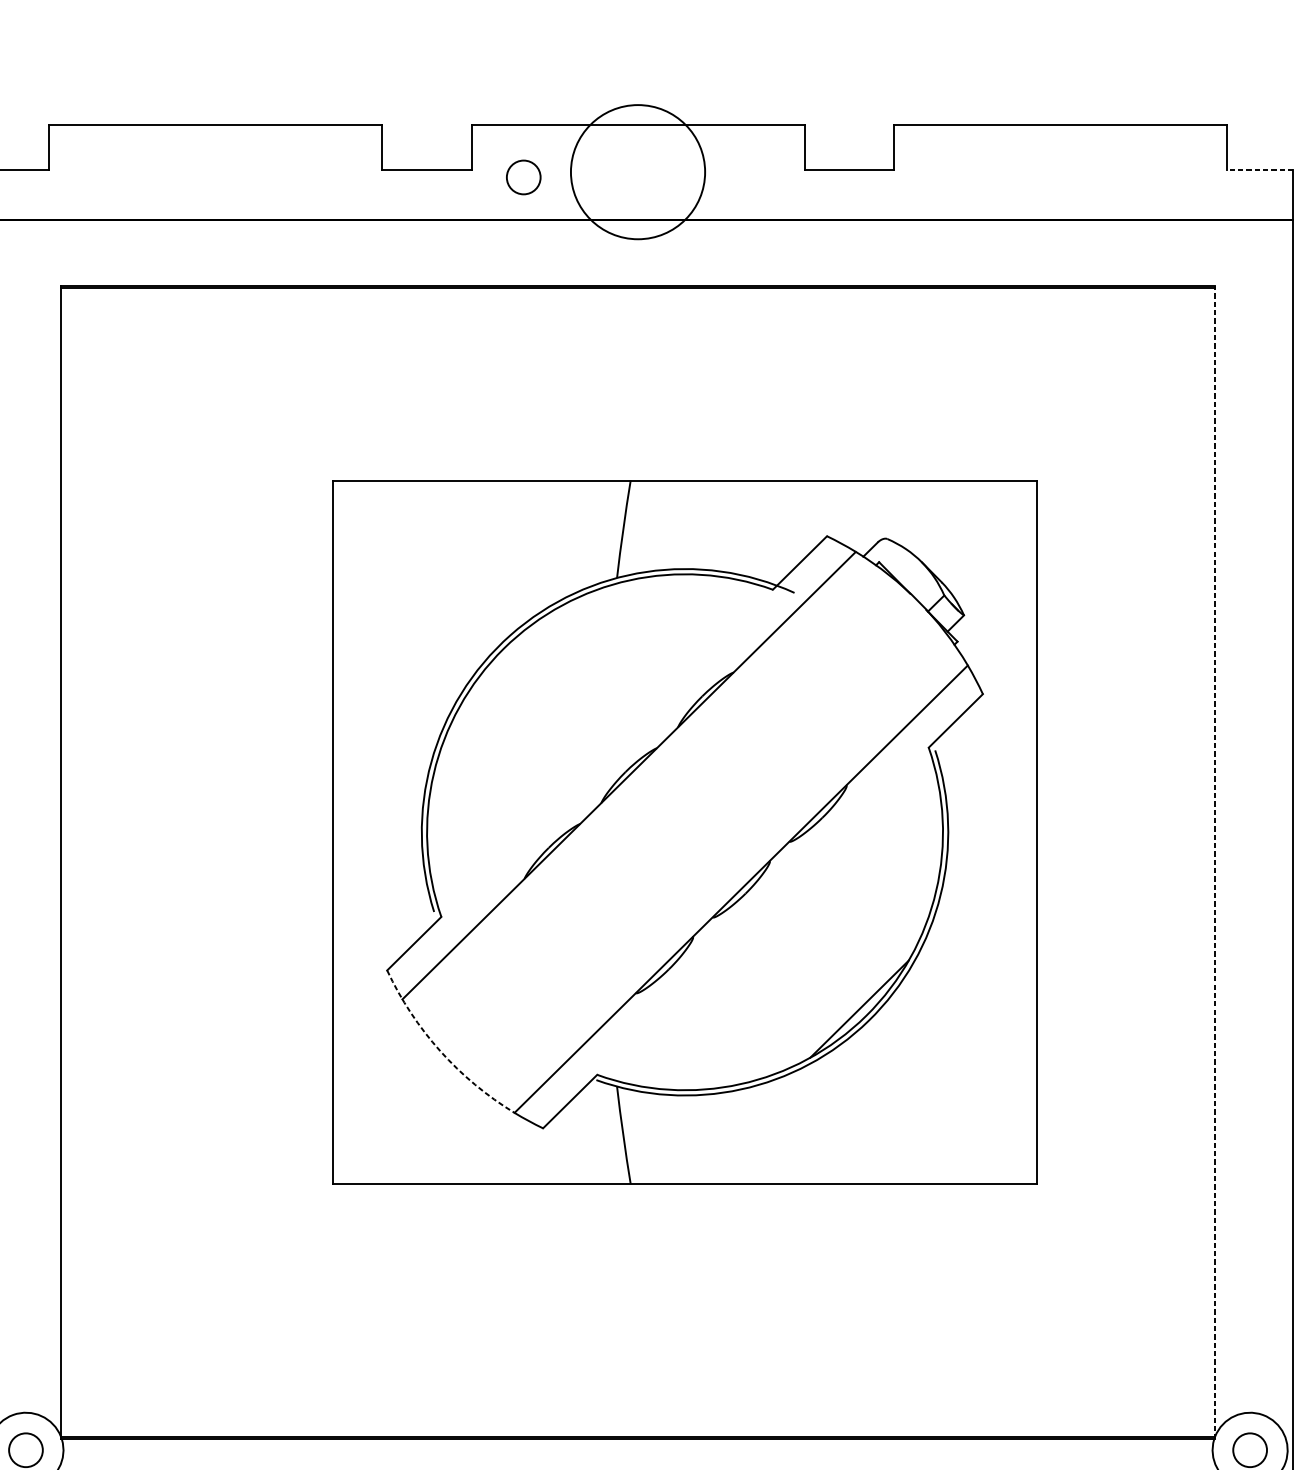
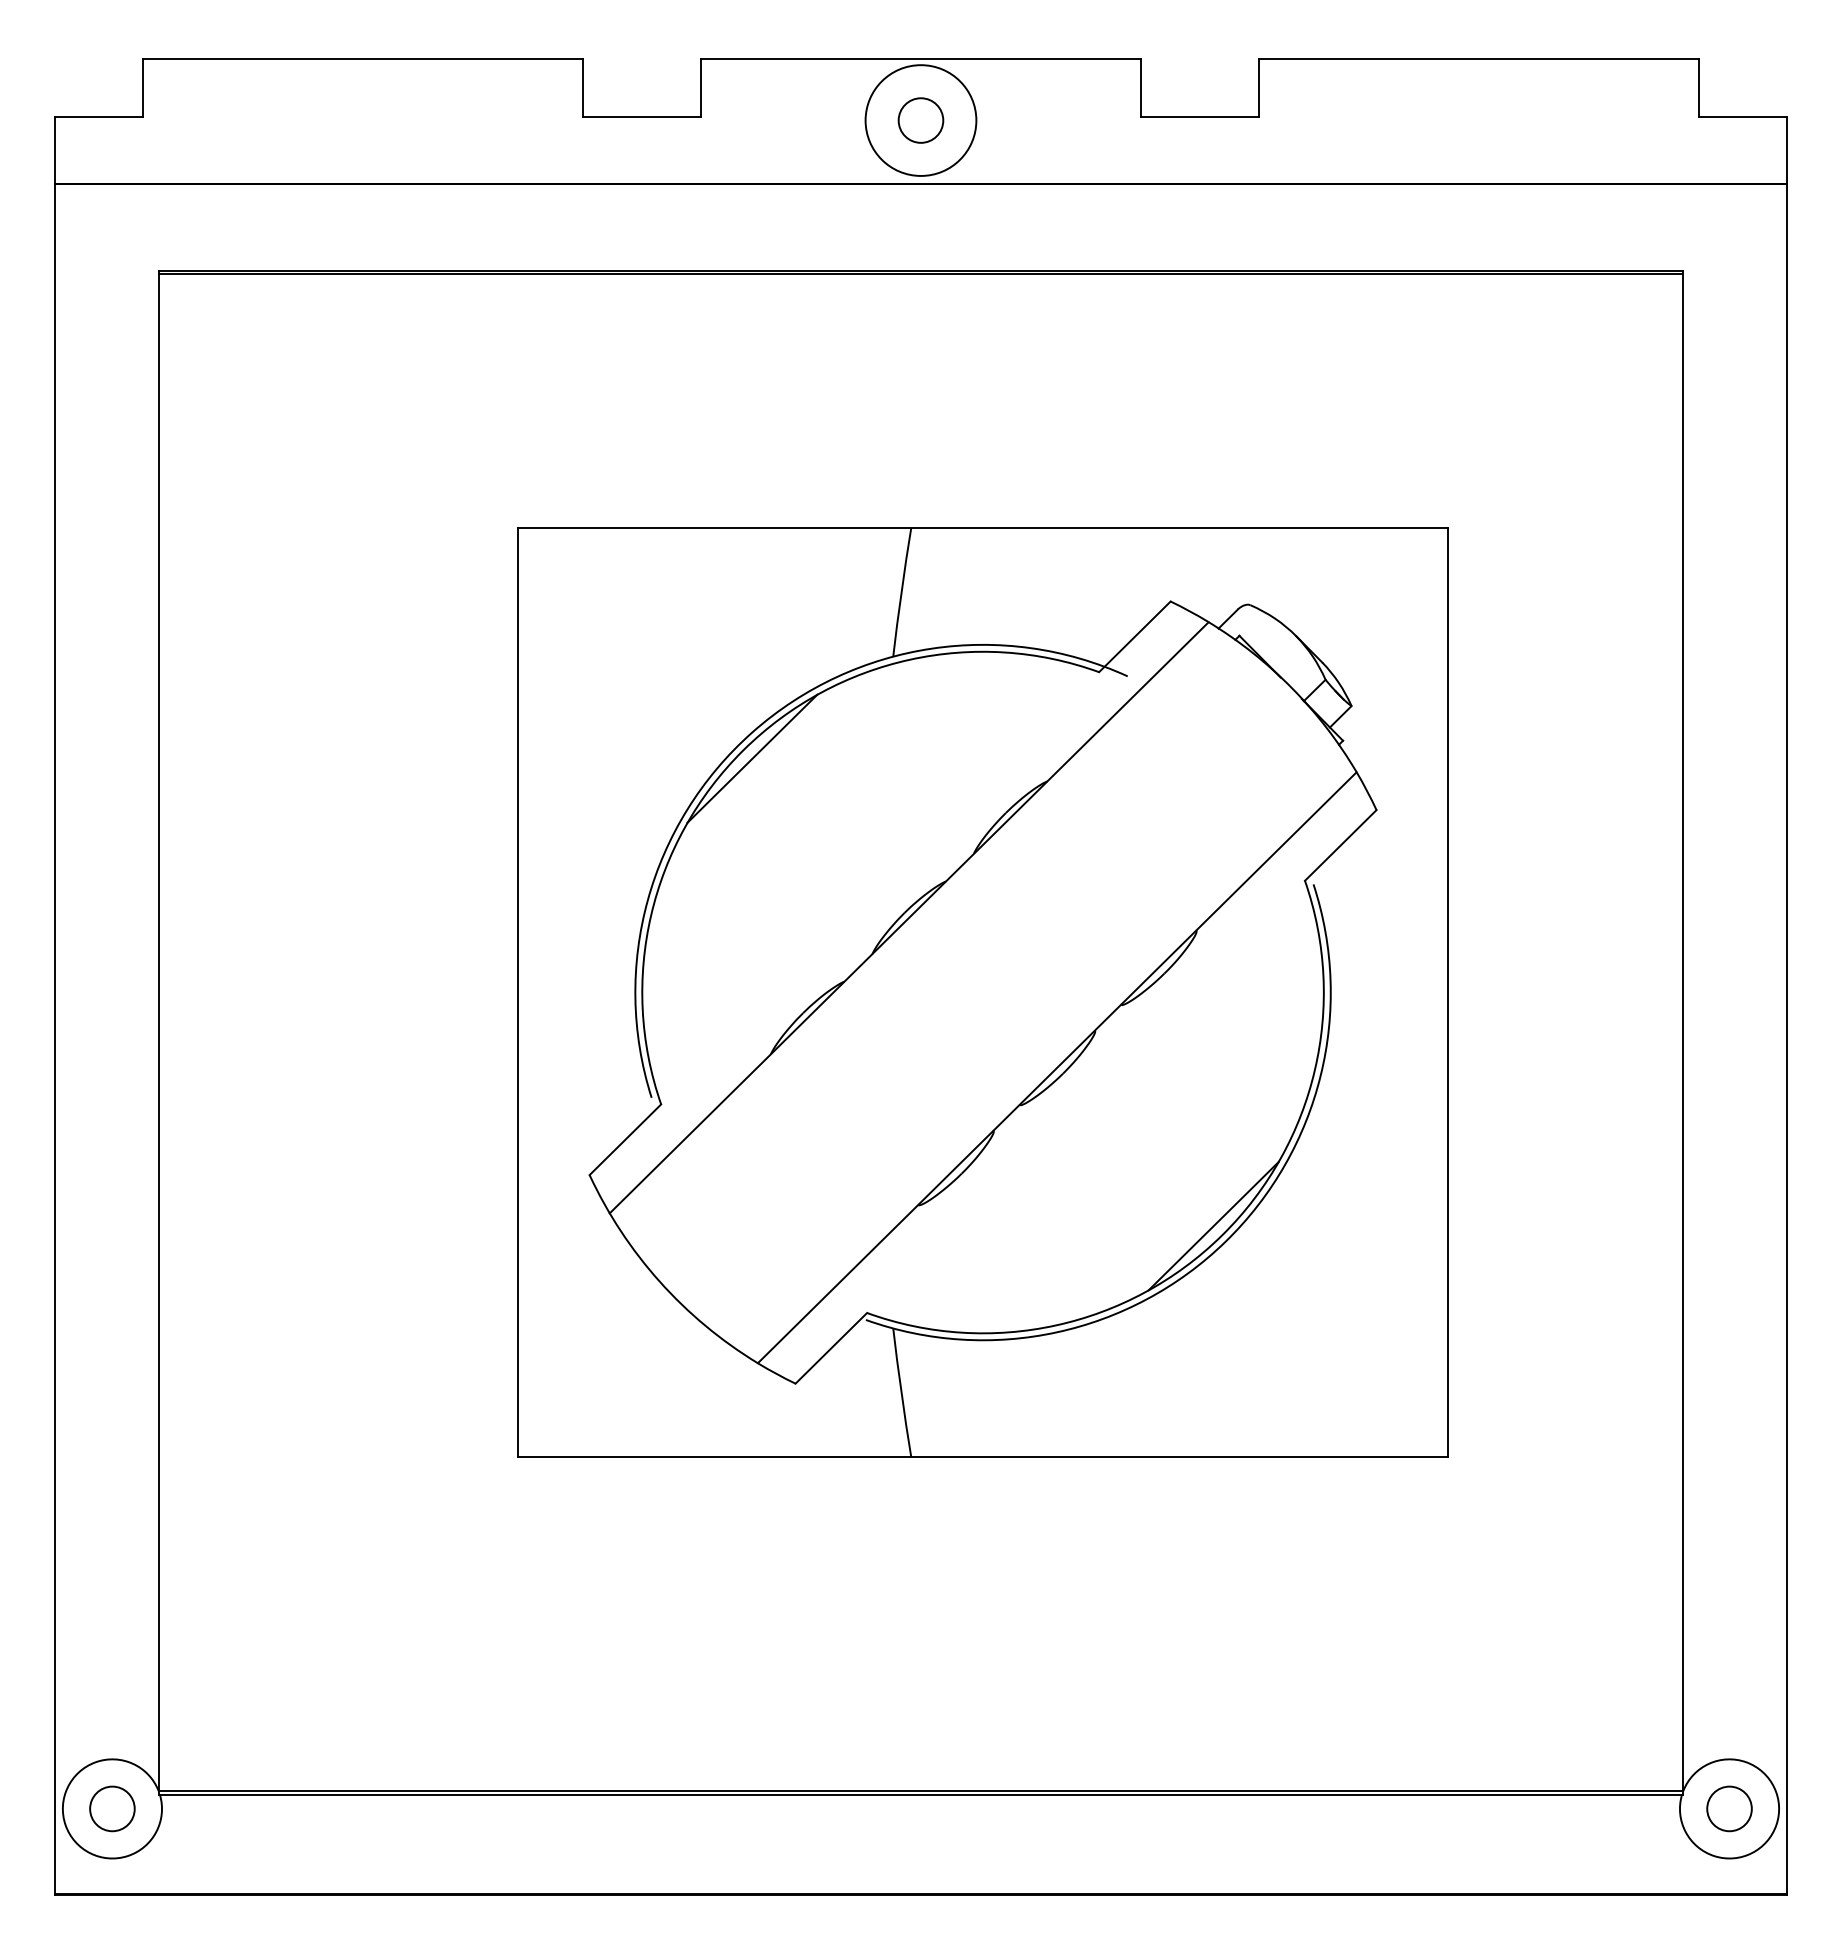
line: (1259, 169) -> (1742, 117), dashed -> solid
circle: (637, 172) -> (920, 120), size x0.62
circle: (523, 177) -> (920, 120), moved
line: (510, 655) -> (752, 758), added
line: (1215, 862) -> (1683, 1032), dashed -> solid
arc: (440, 1051) -> (659, 1281), dashed -> solid

